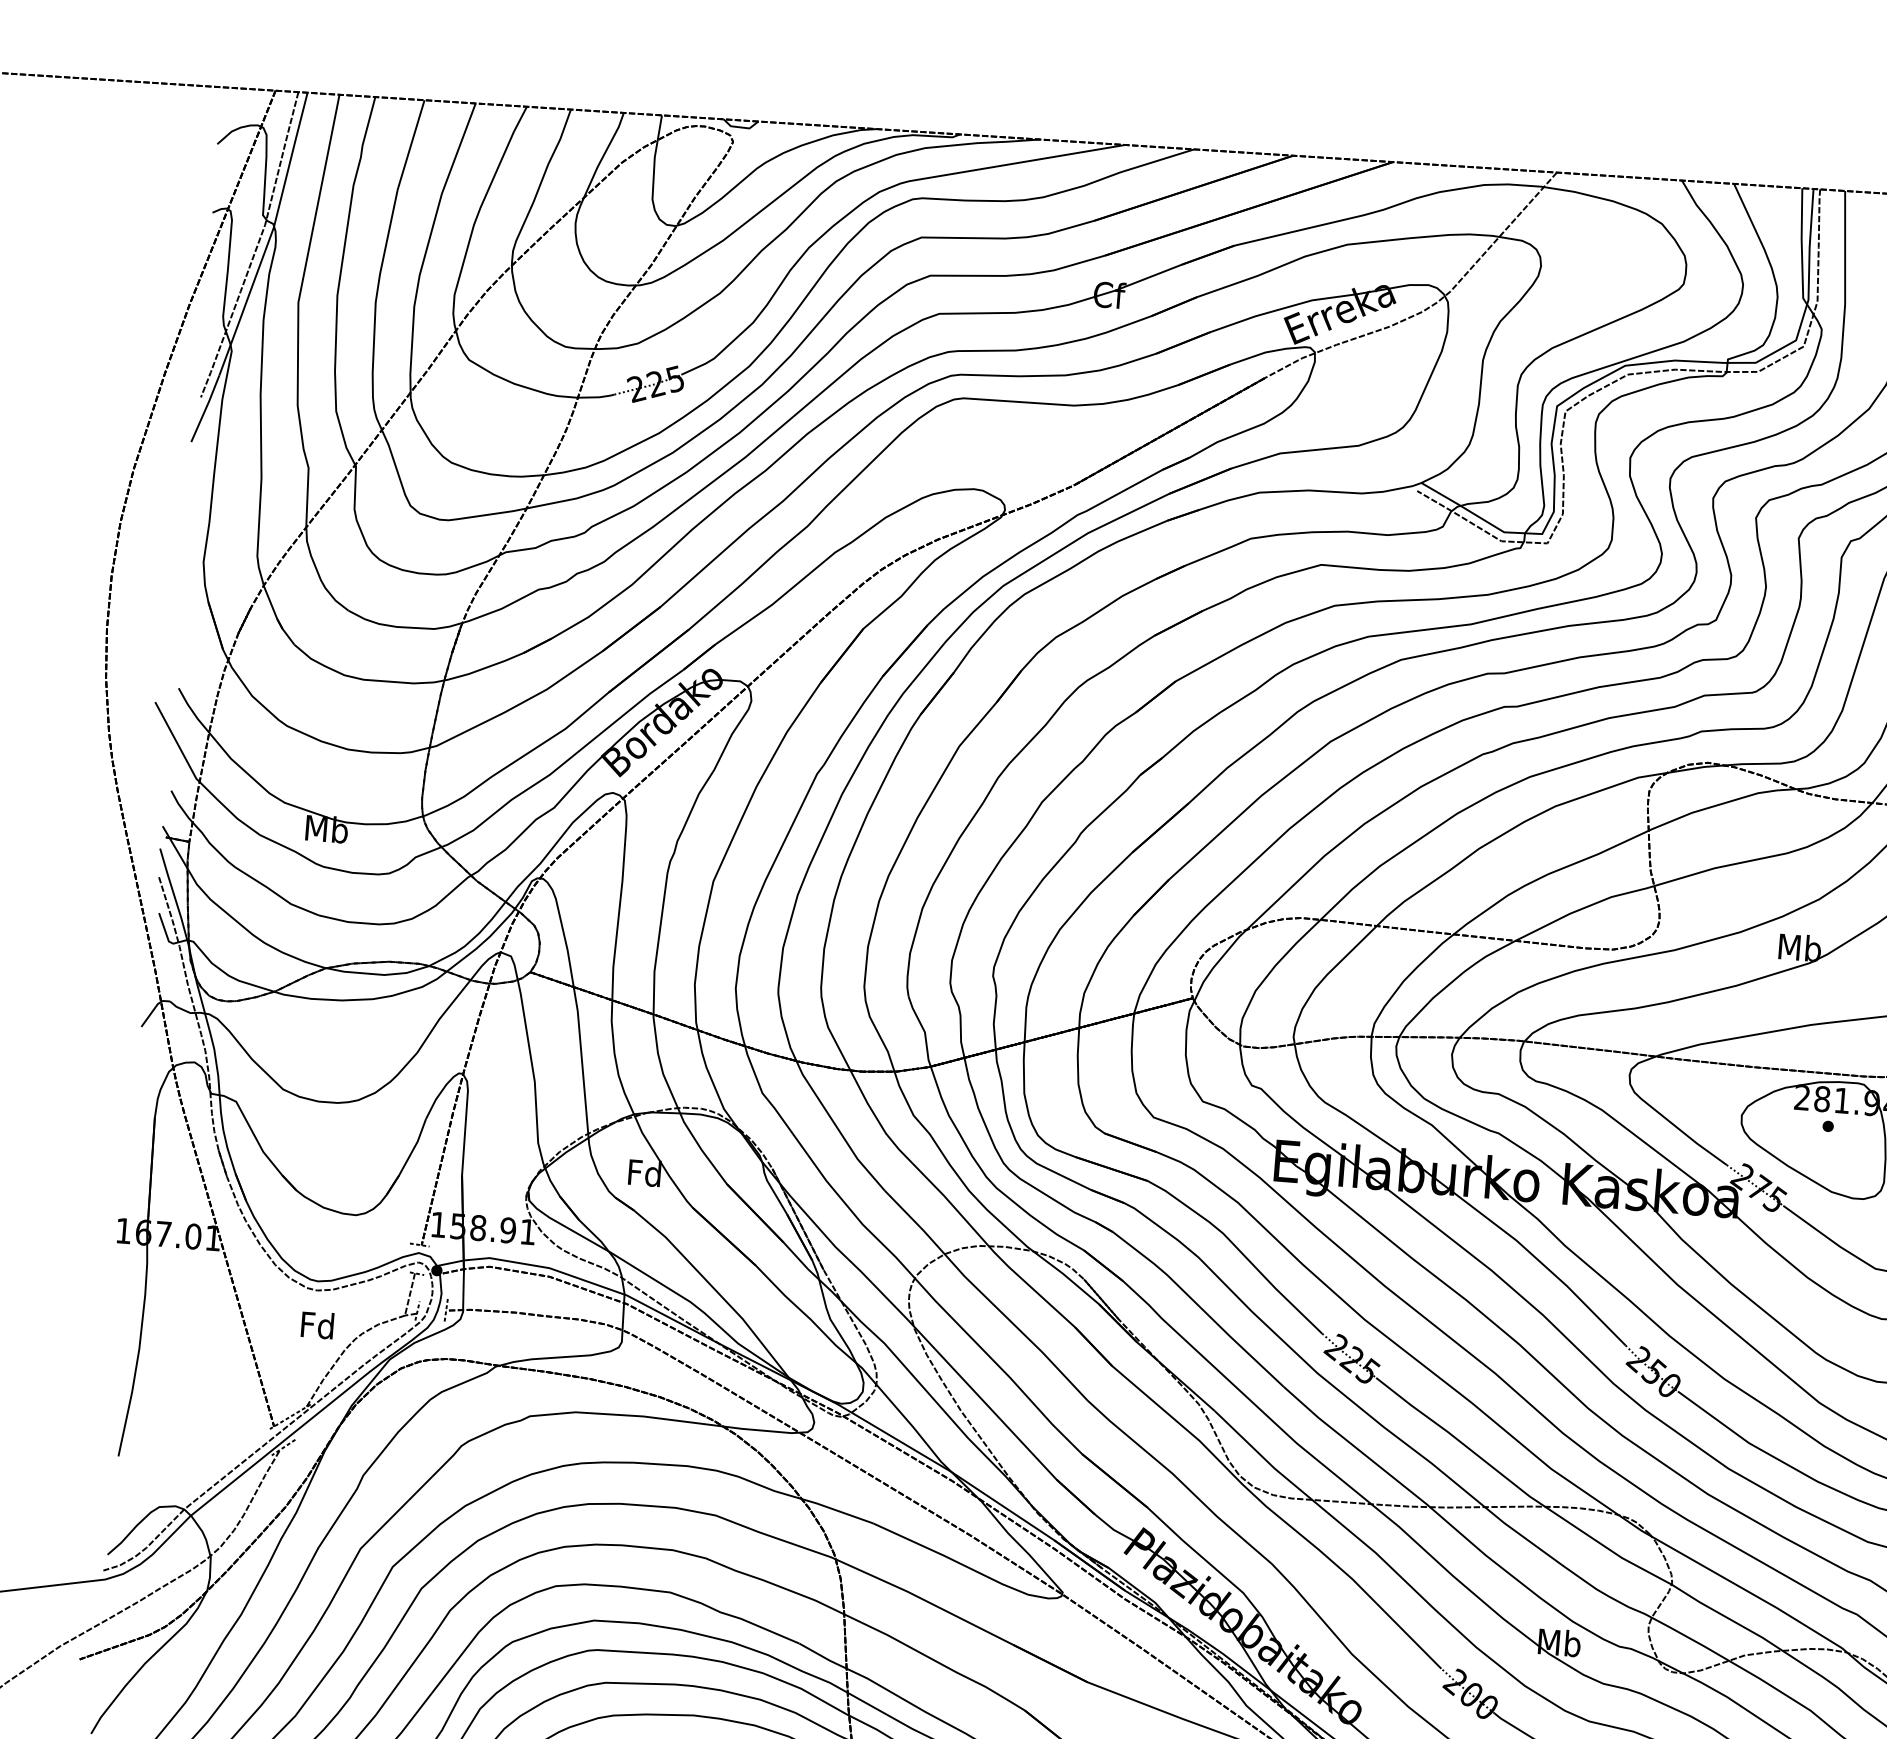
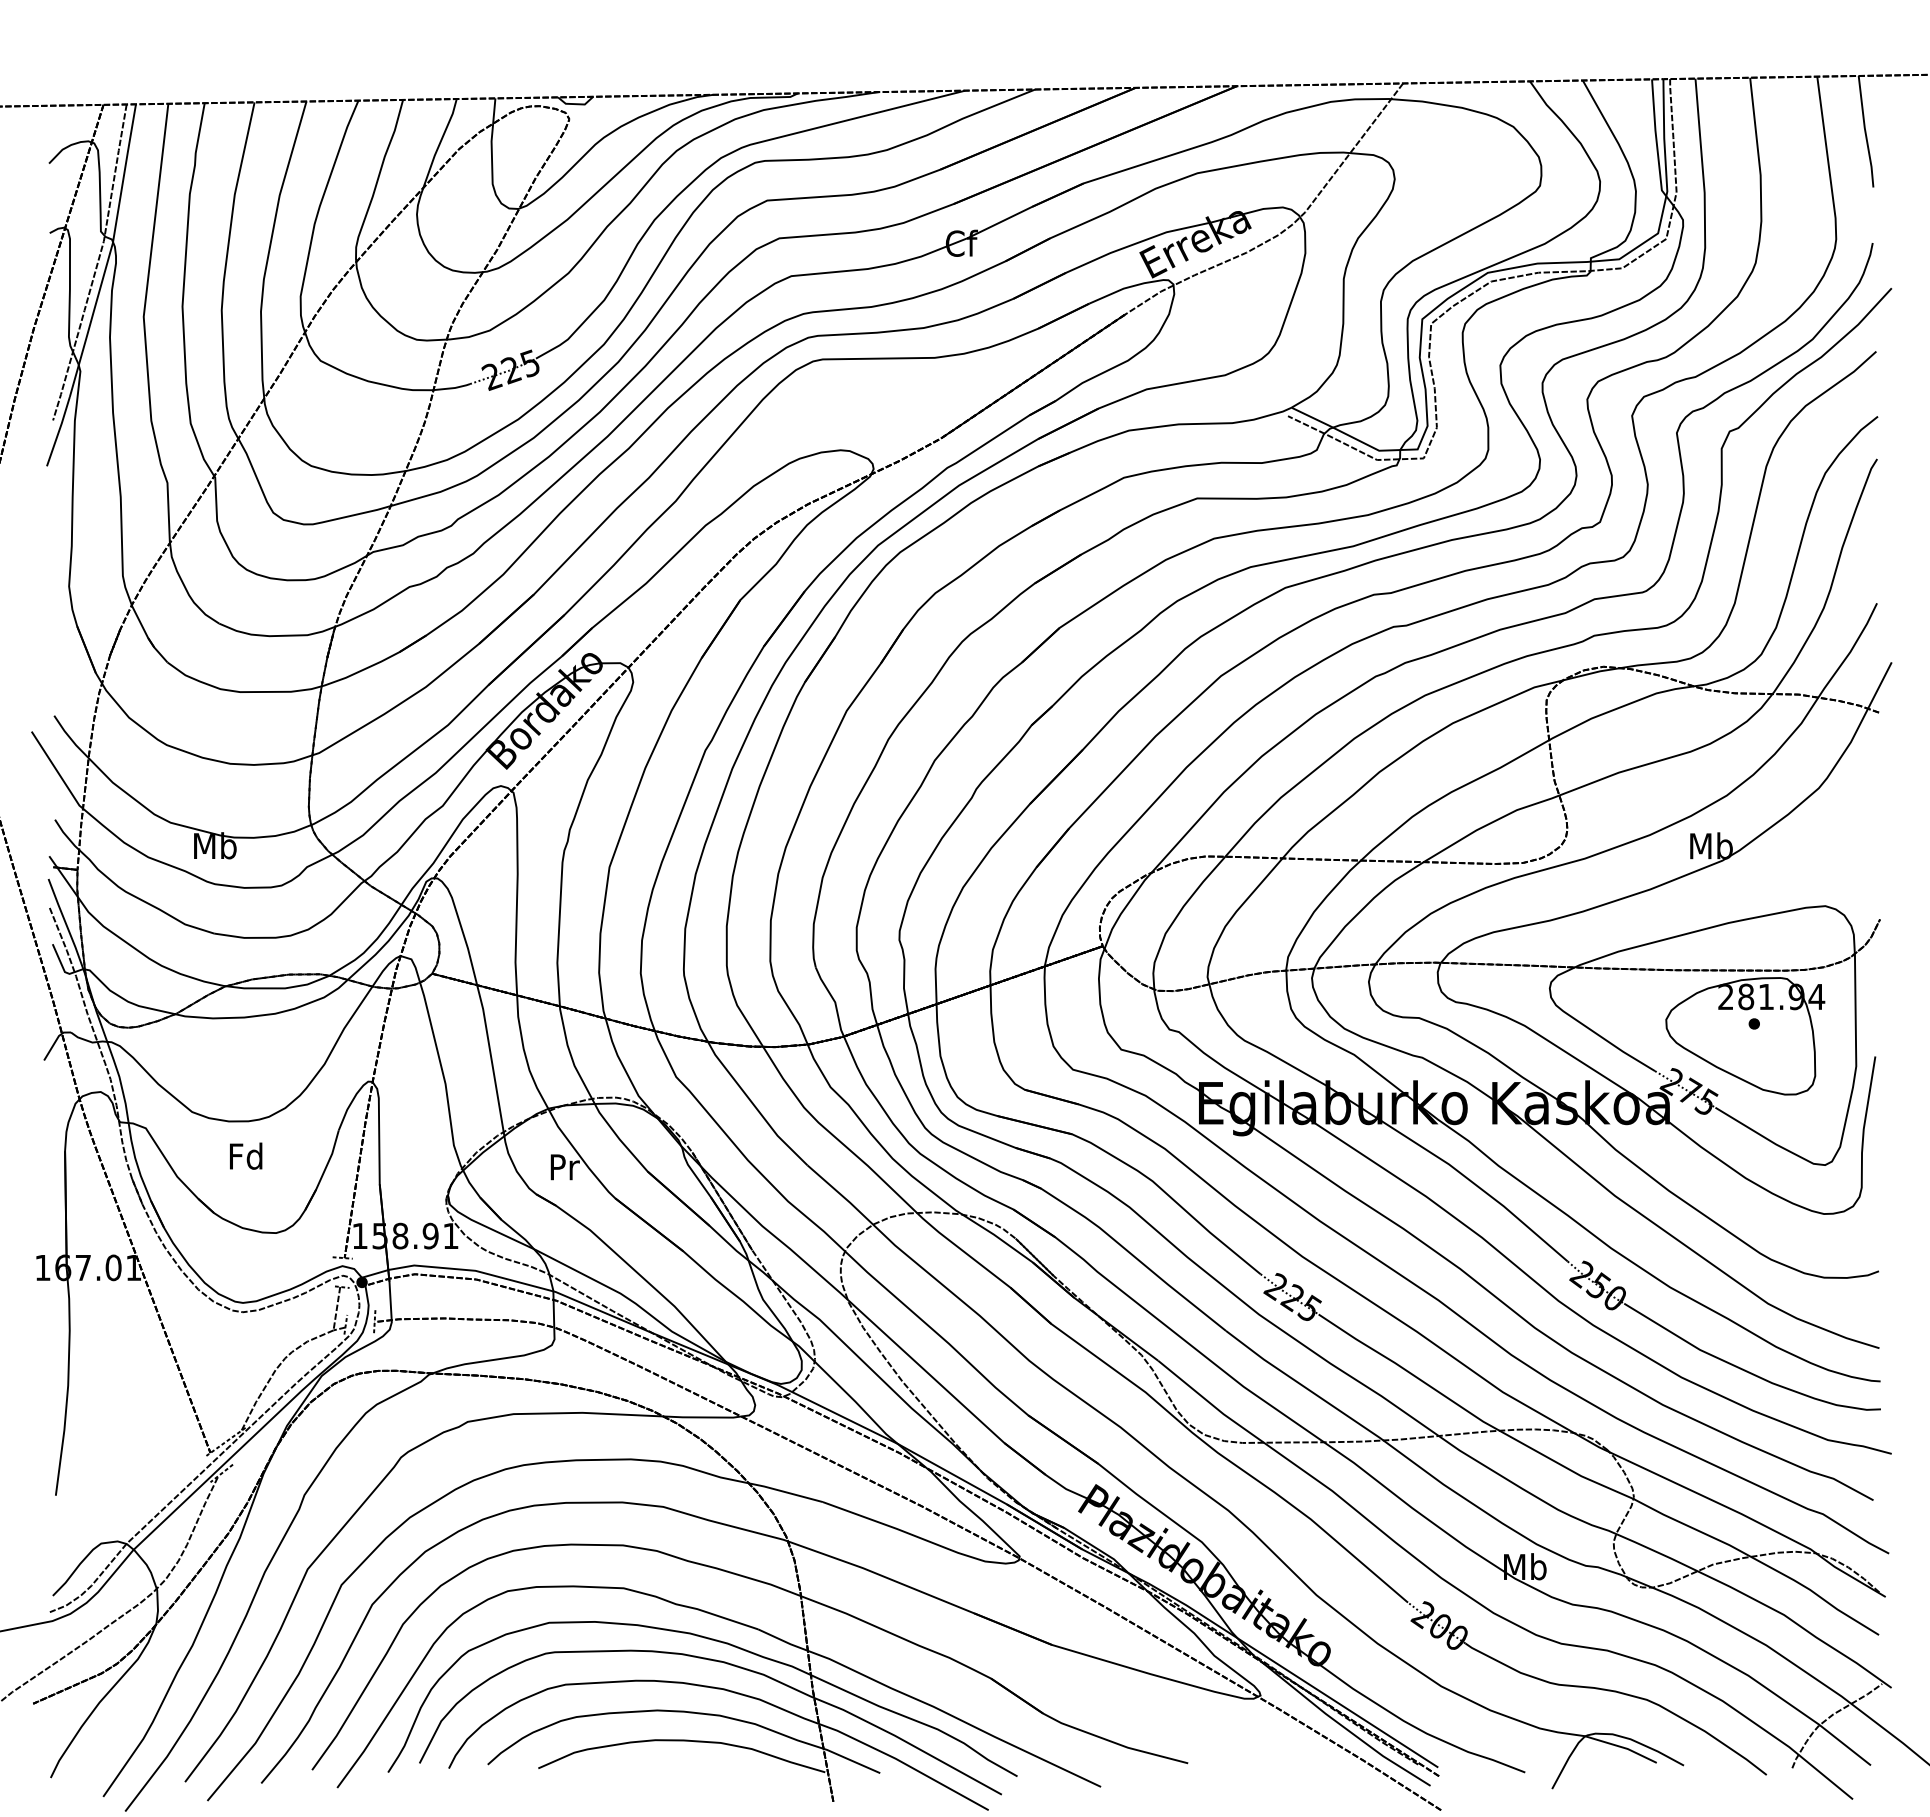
text: (644, 1172) -> (563, 1166), Fd -> Pr
text: (318, 1324) -> (246, 1155), moved

